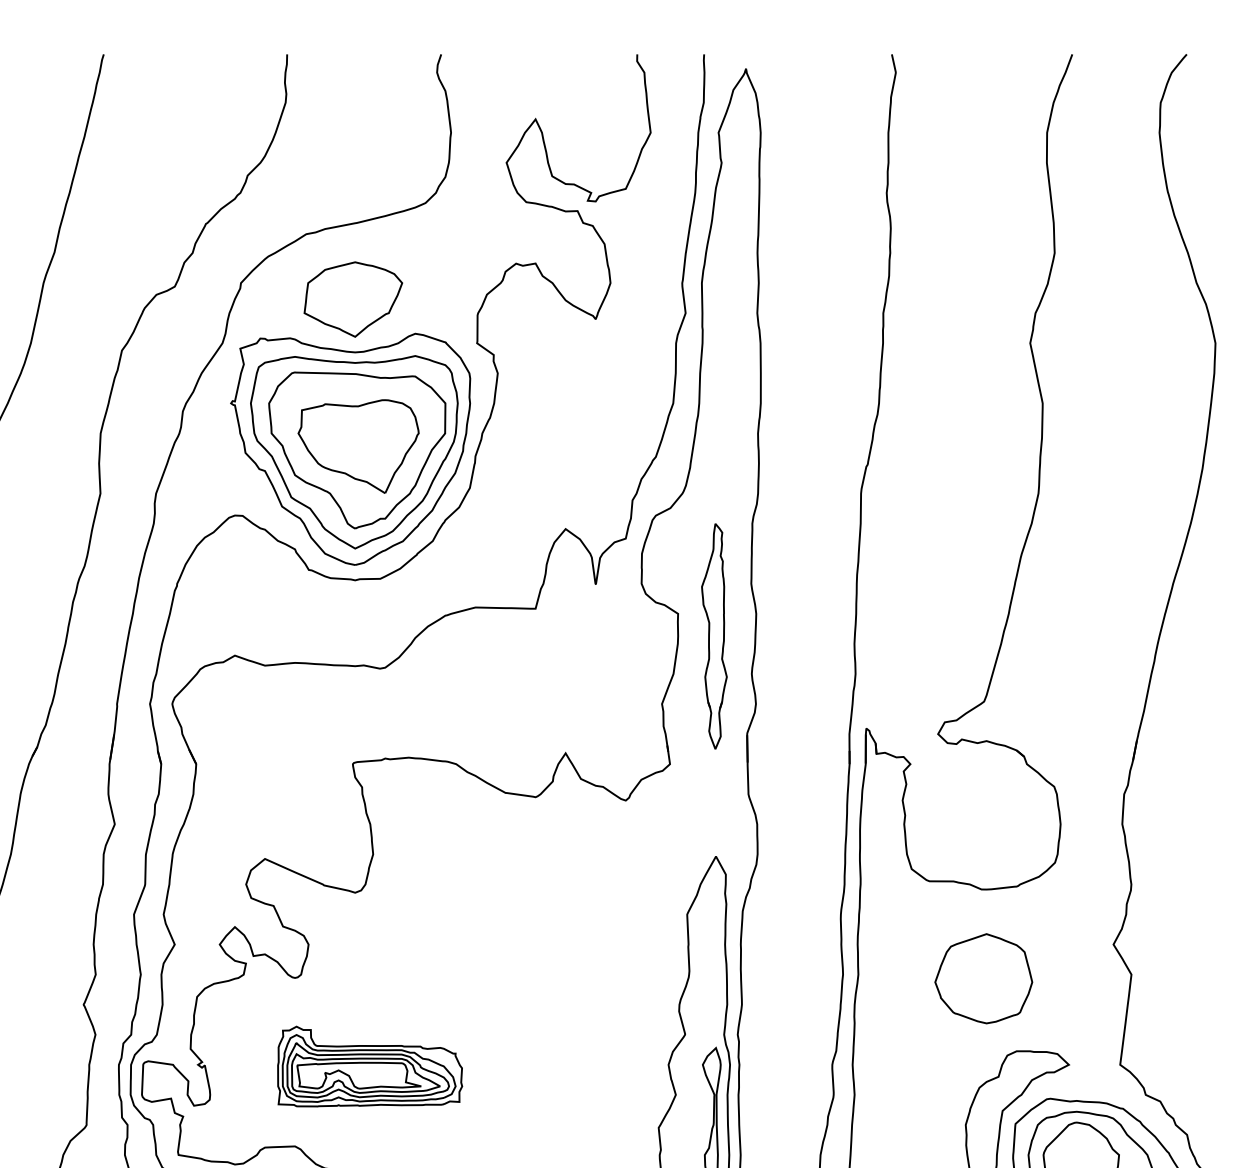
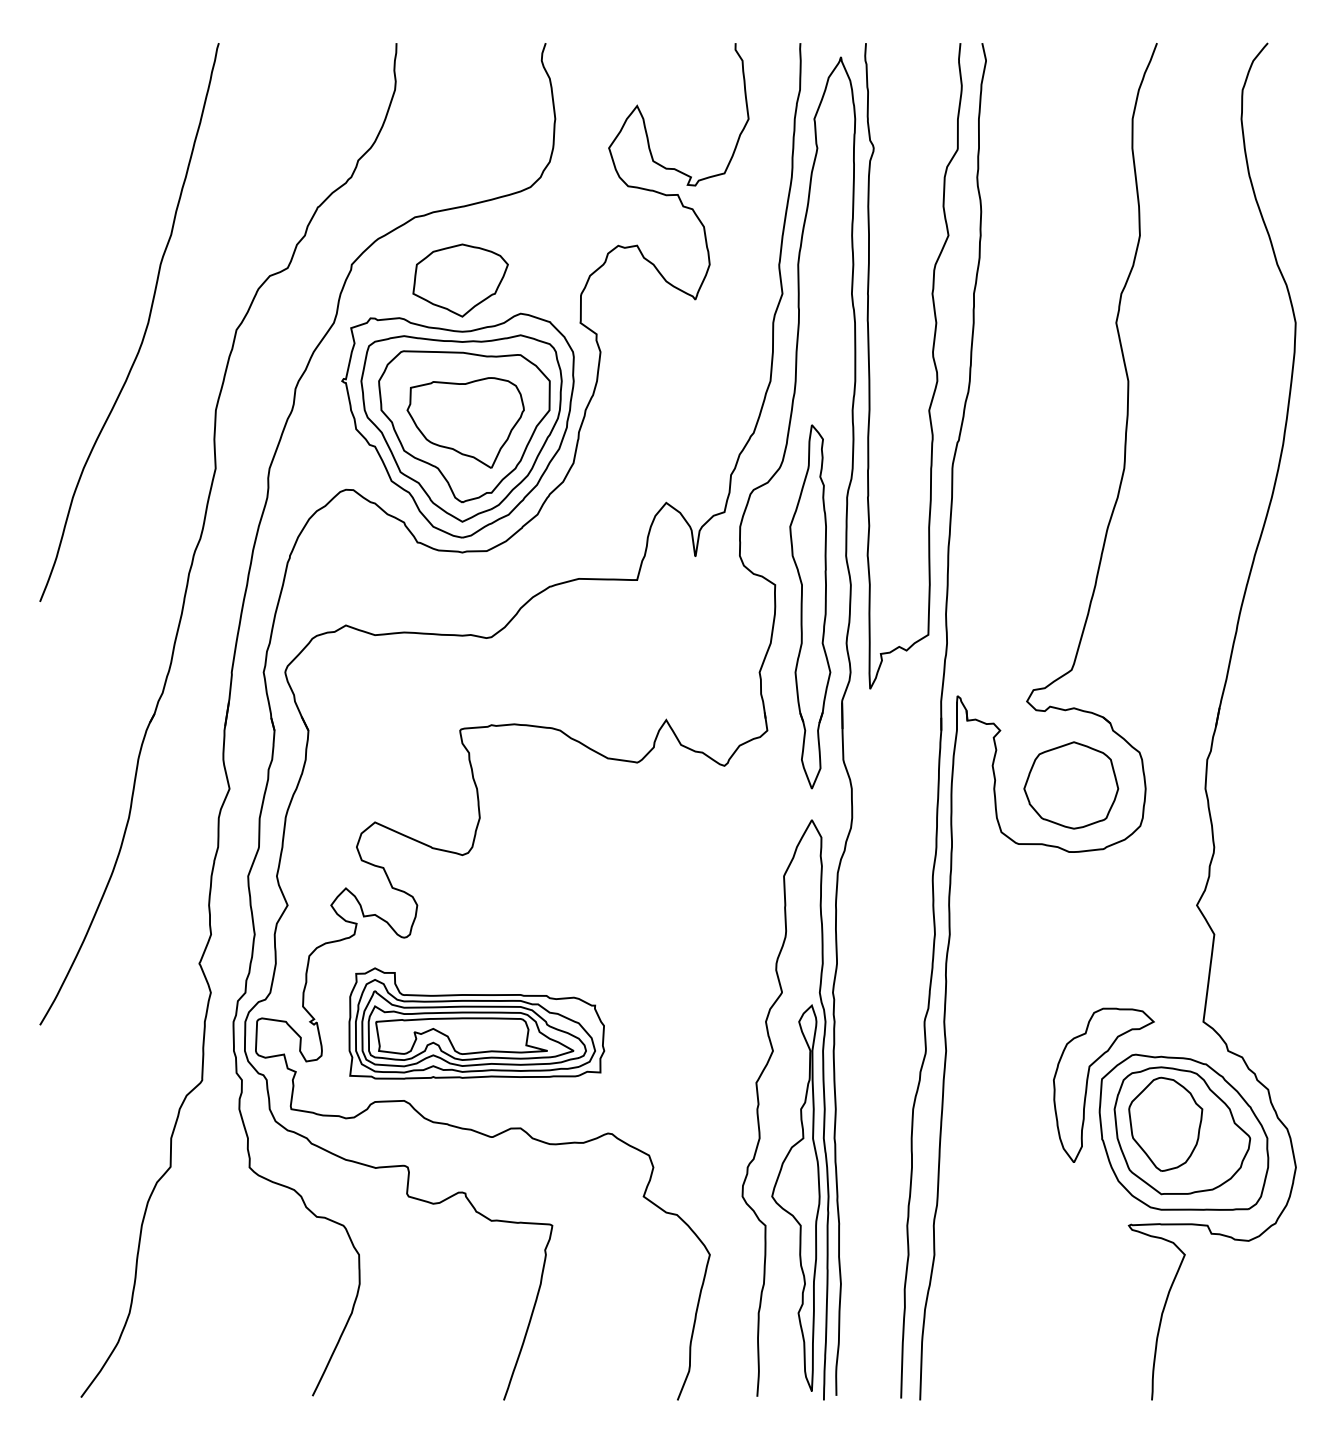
curve: (841, 384) -> (933, 362), added
part: (714, 636) -> (810, 606), size x1.67
part: (984, 978) -> (1071, 785), moved
part: (369, 1066) -> (476, 1023), size x1.43

